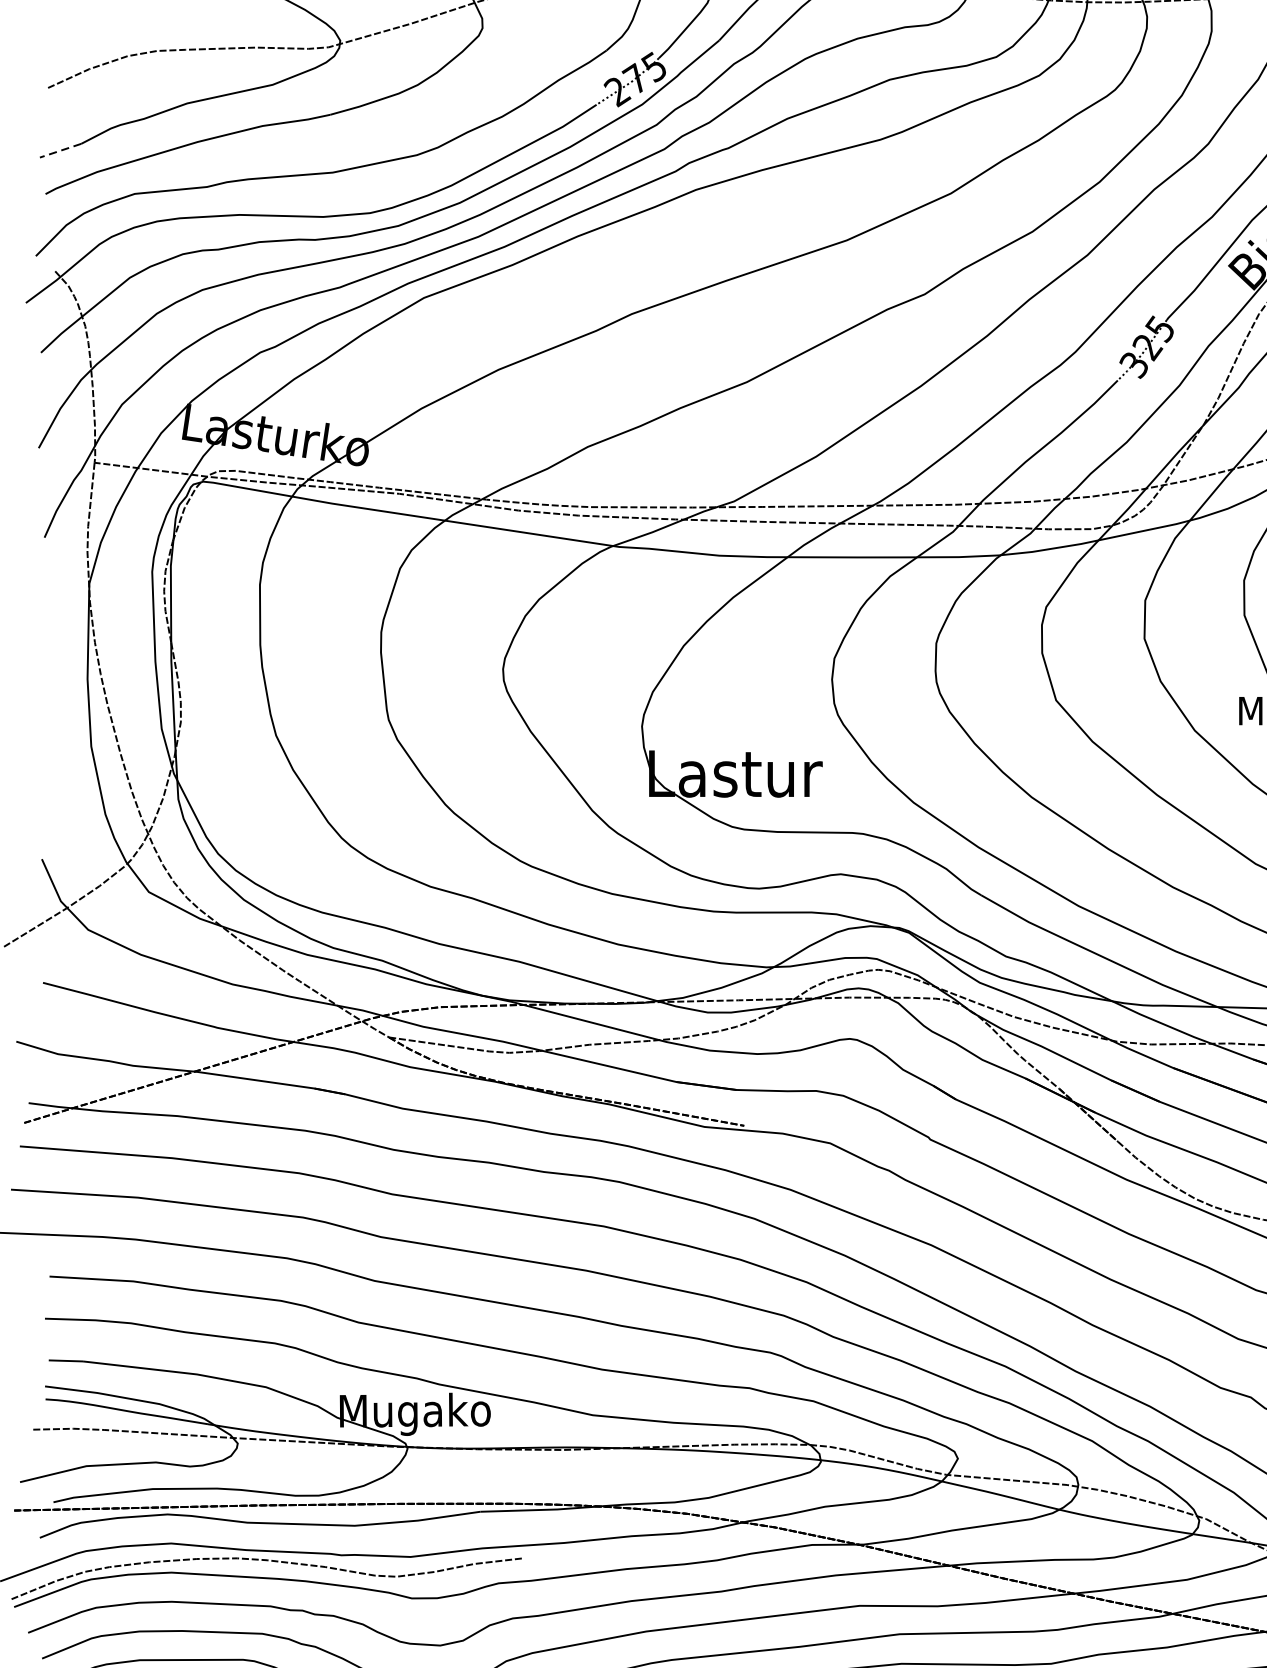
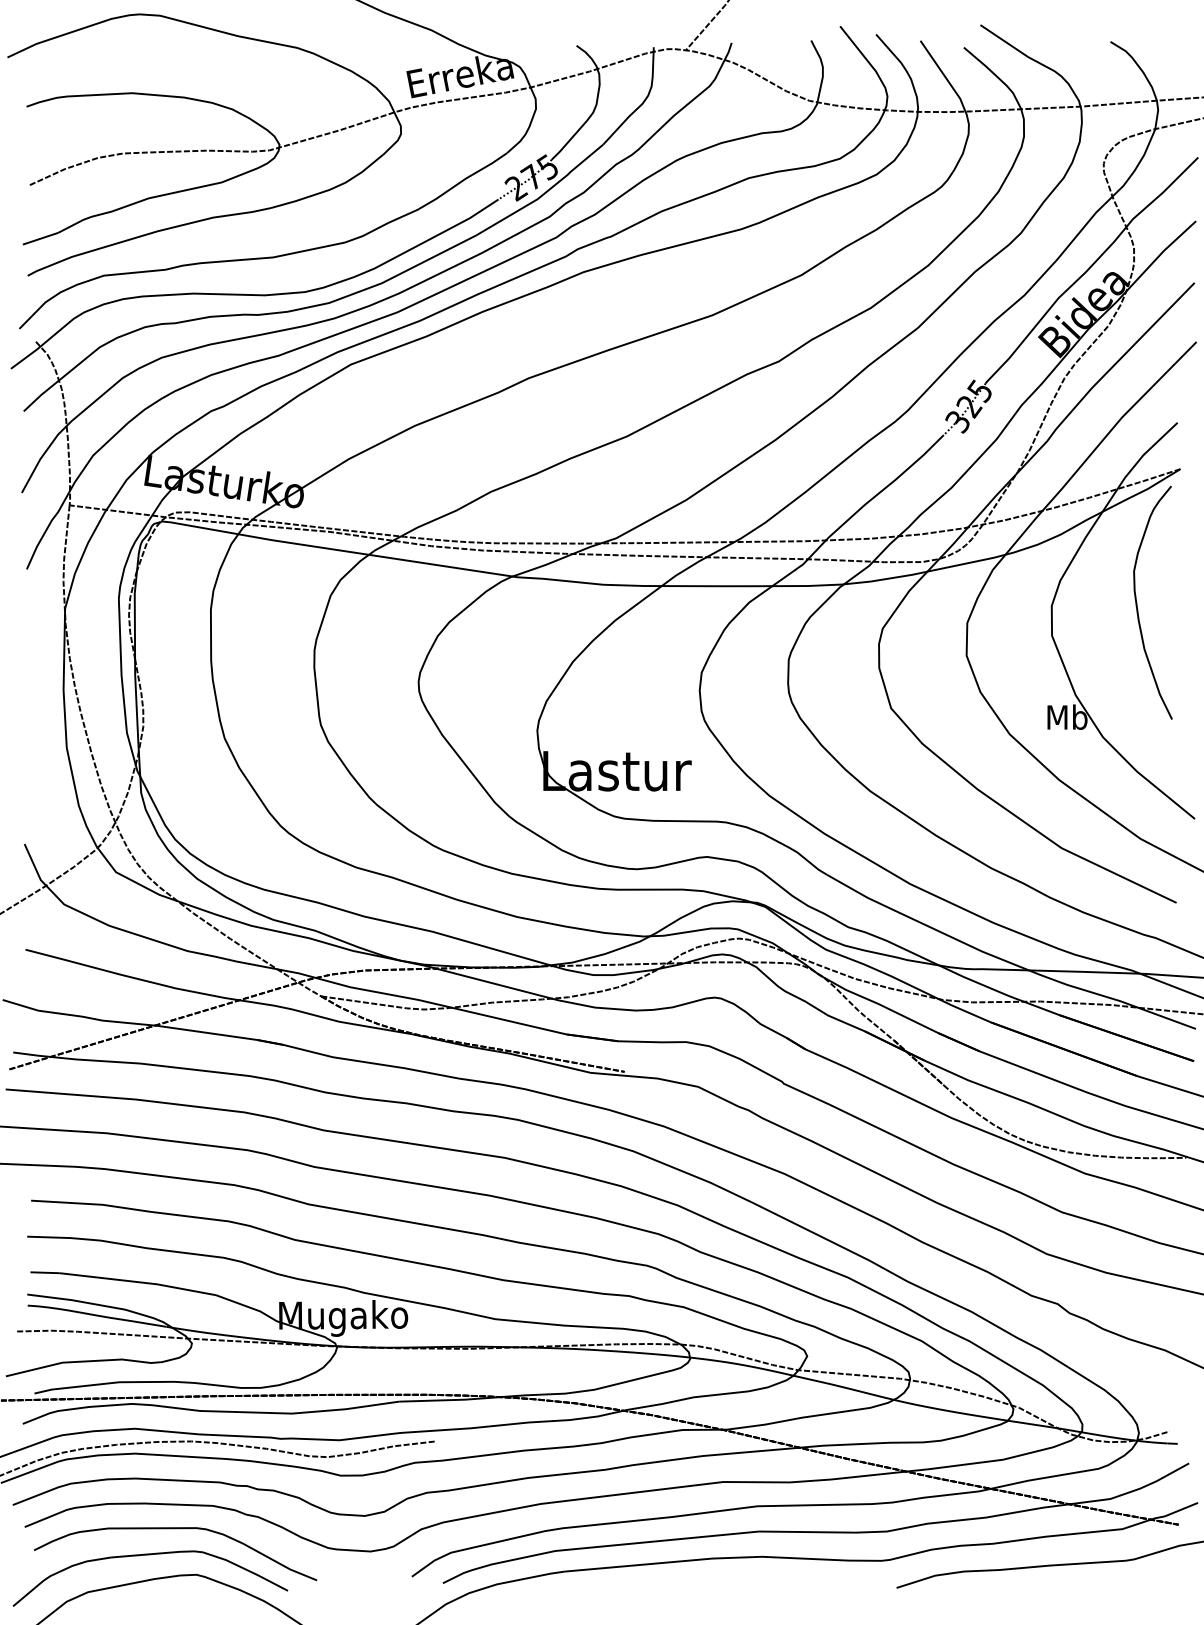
line: (60, 150) -> (40, 238), dashed -> solid

